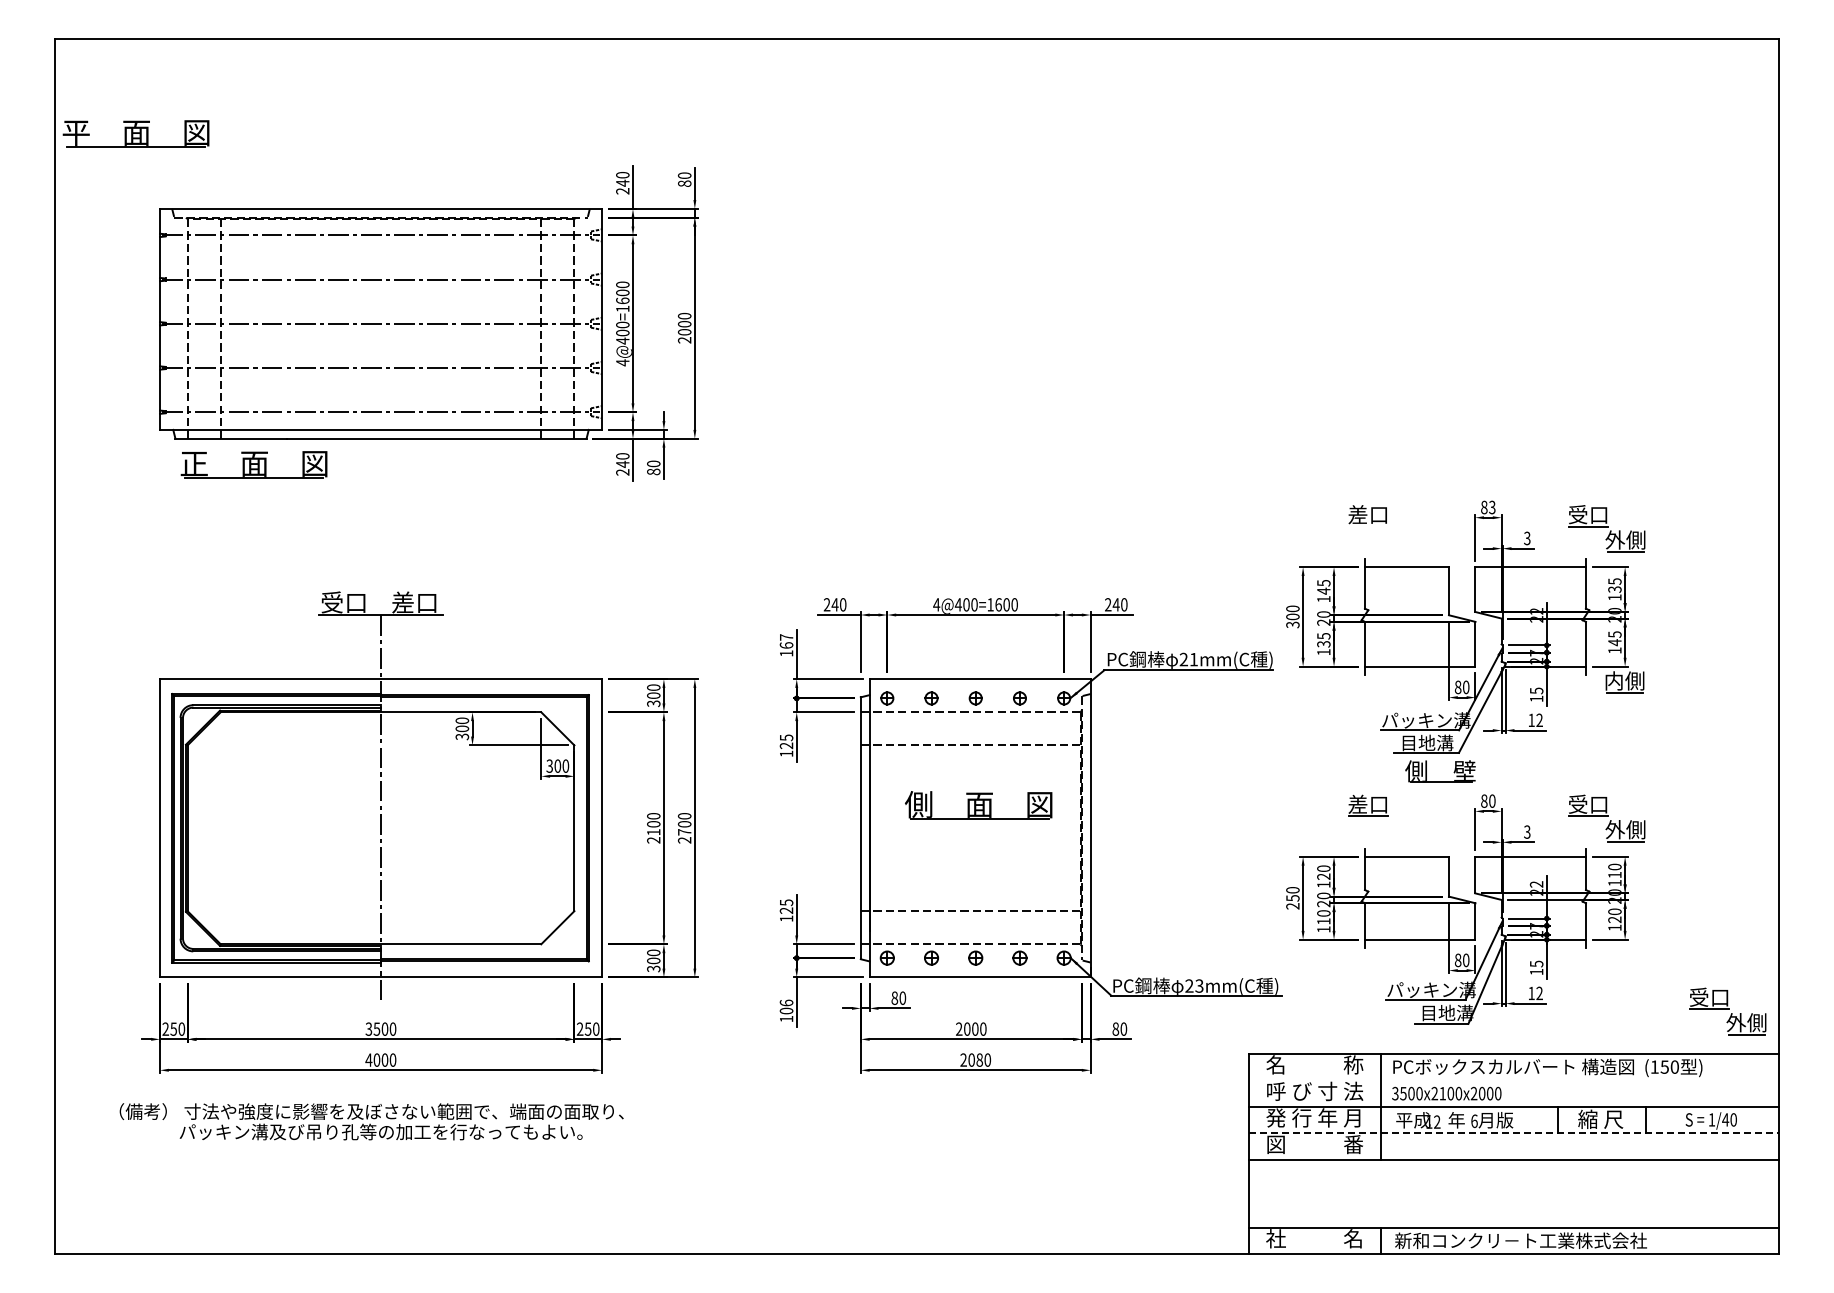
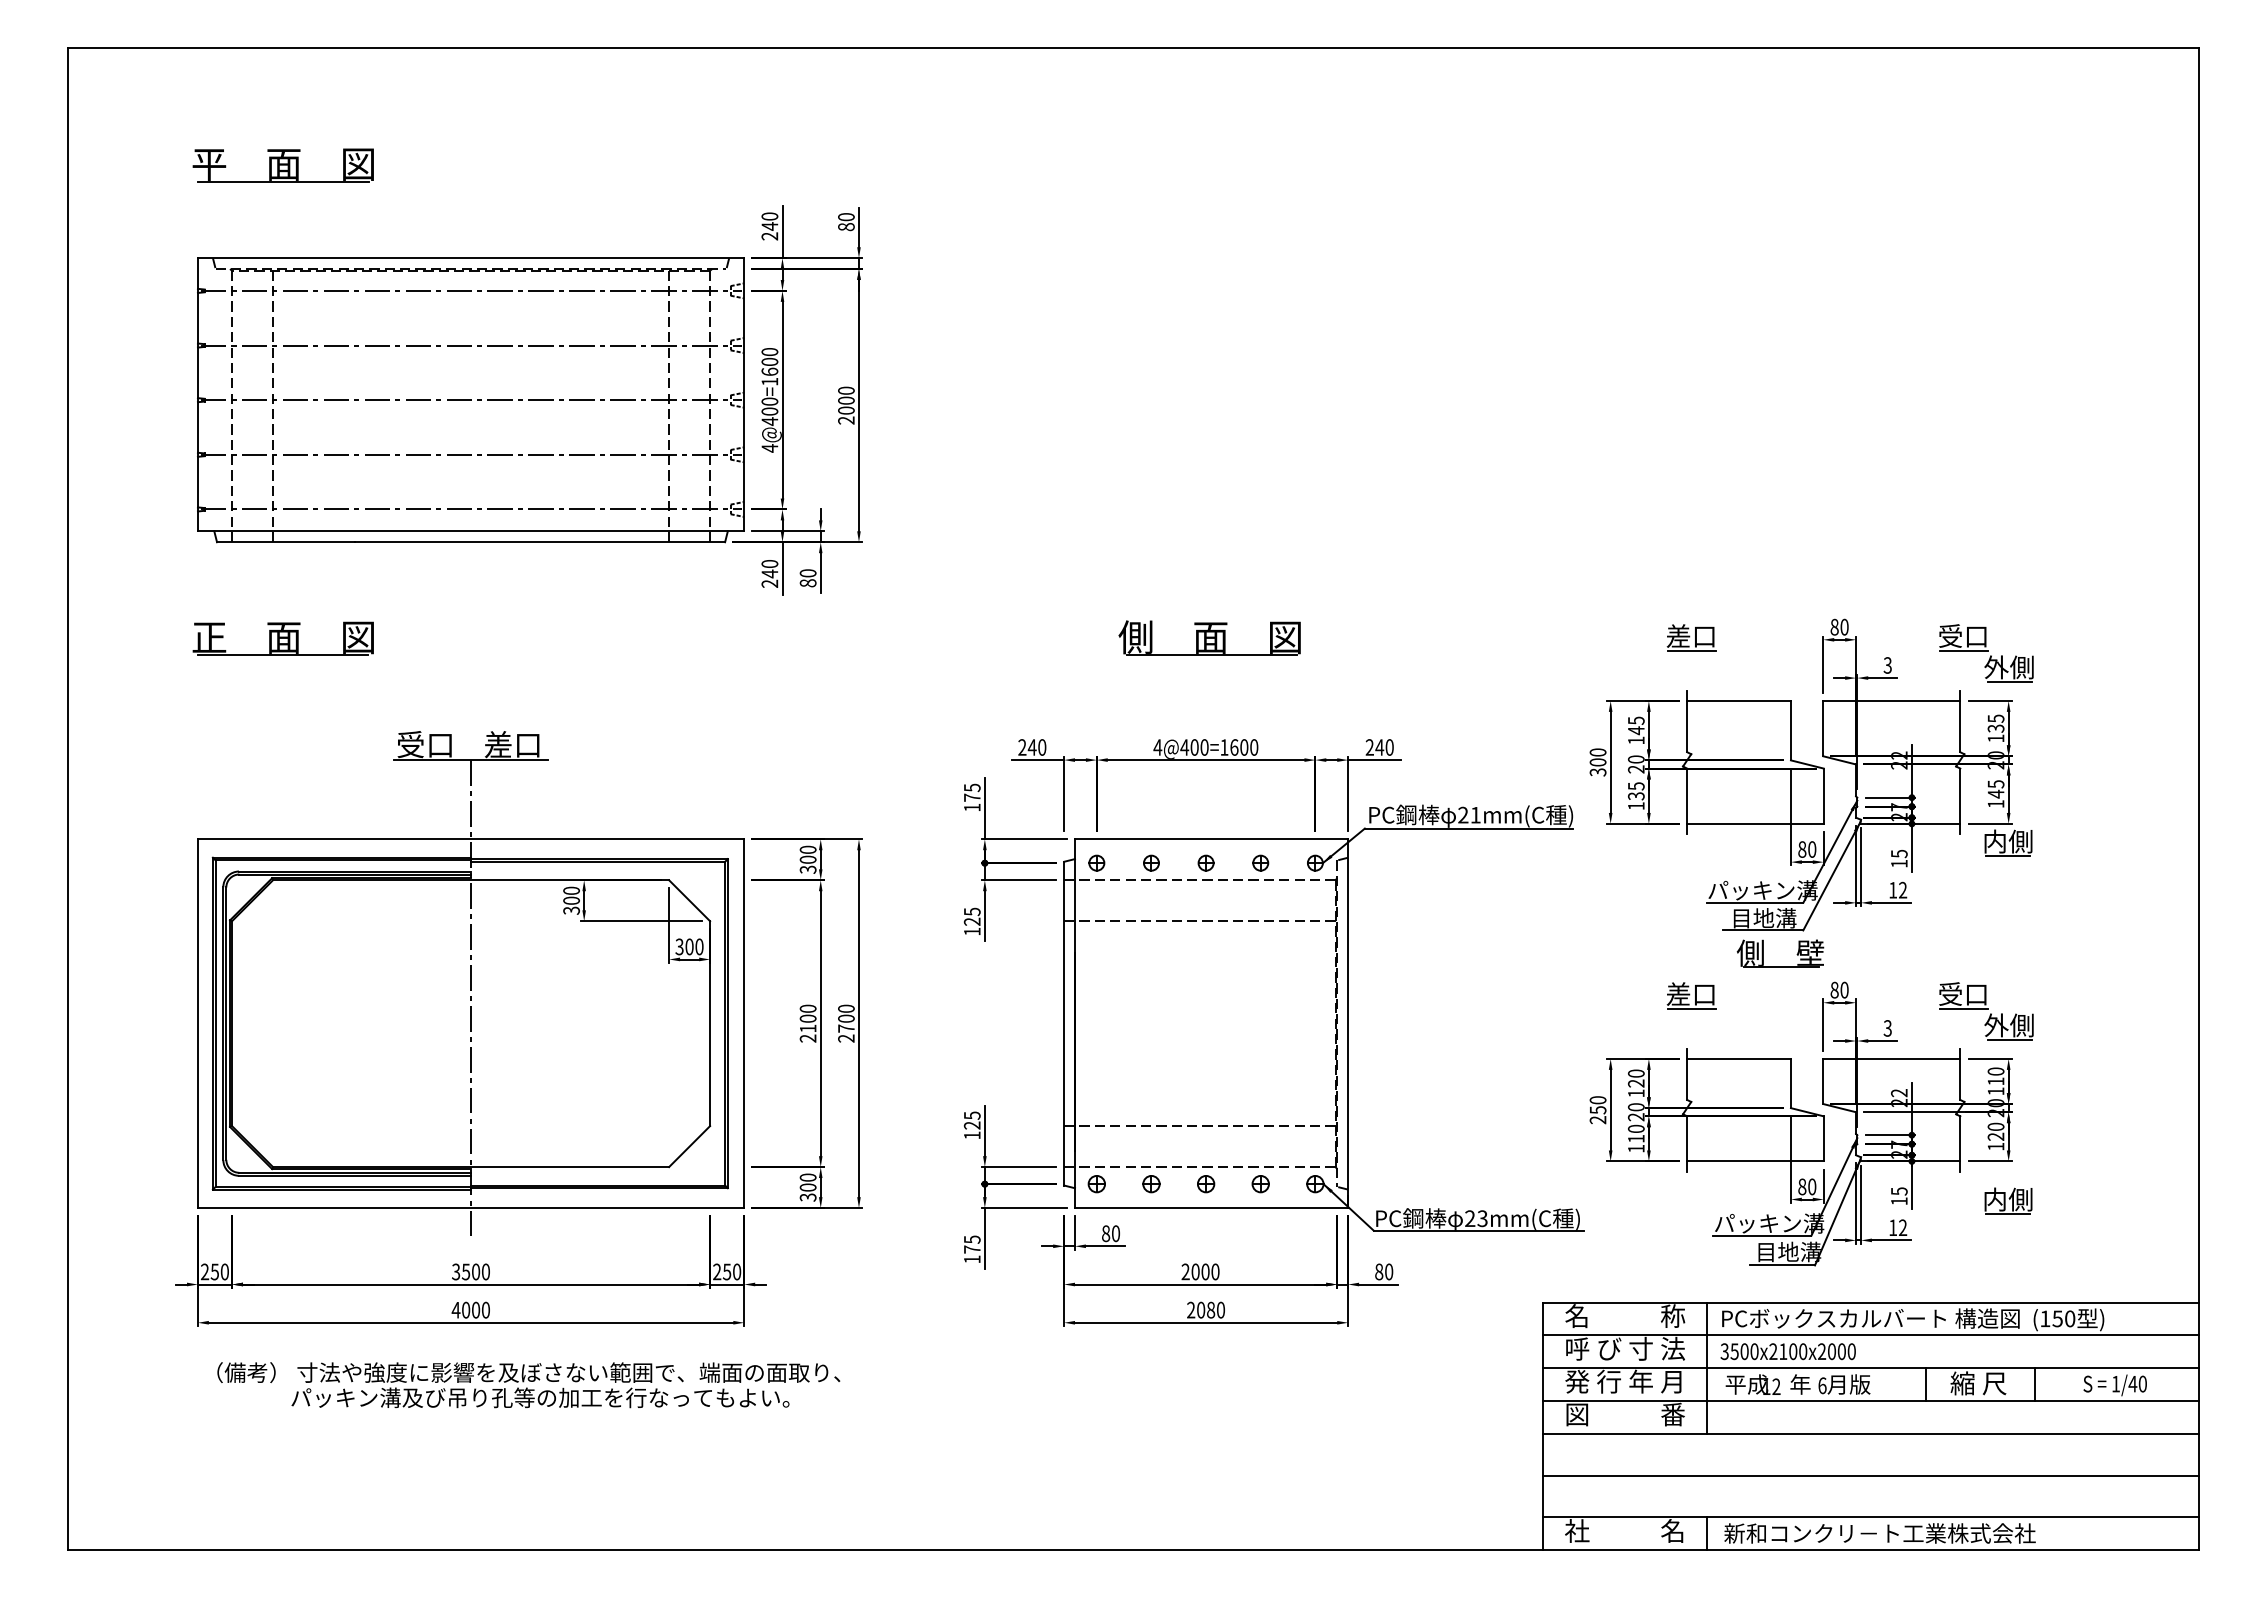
part: (135, 133) -> (282, 164), moved
part: (253, 464) -> (282, 638), moved
text: (1492, 507) -> (1844, 627), 83 -> 80
line: (1368, 526) -> (1691, 650), added
text: (786, 641) -> (972, 792), 167 -> 175
part: (978, 805) -> (1209, 638), moved
part: (1624, 971) -> (2007, 1200), added
text: (786, 1006) -> (972, 1243), 106 -> 175
part: (1727, 1011) -> (2135, 1250), removed
line: (1513, 1080) -> (1870, 1335), added
text: (371, 1121) -> (528, 1384), moved
line: (1514, 1133) -> (1871, 1400), dashed -> solid
line: (1513, 1193) -> (1870, 1475), added

